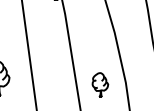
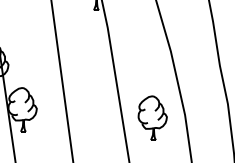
part: (100, 84) -> (152, 117), size x1.43

